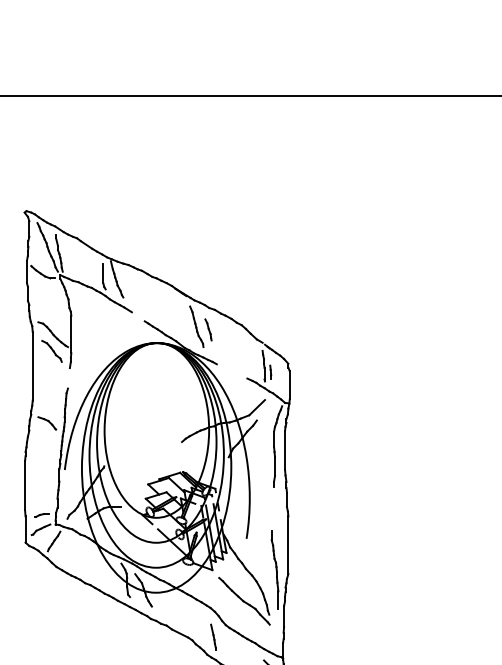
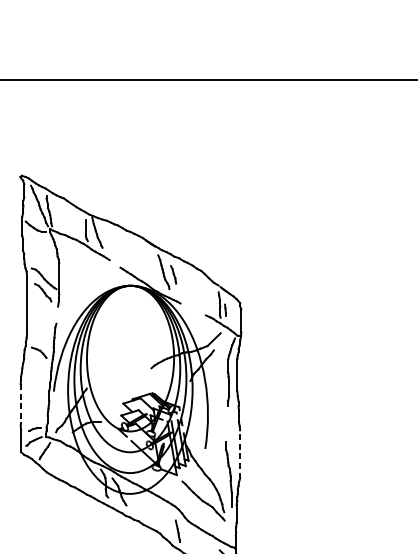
line: (25, 485) -> (21, 404), solid -> dashed
line: (288, 545) -> (240, 454), solid -> dashed

